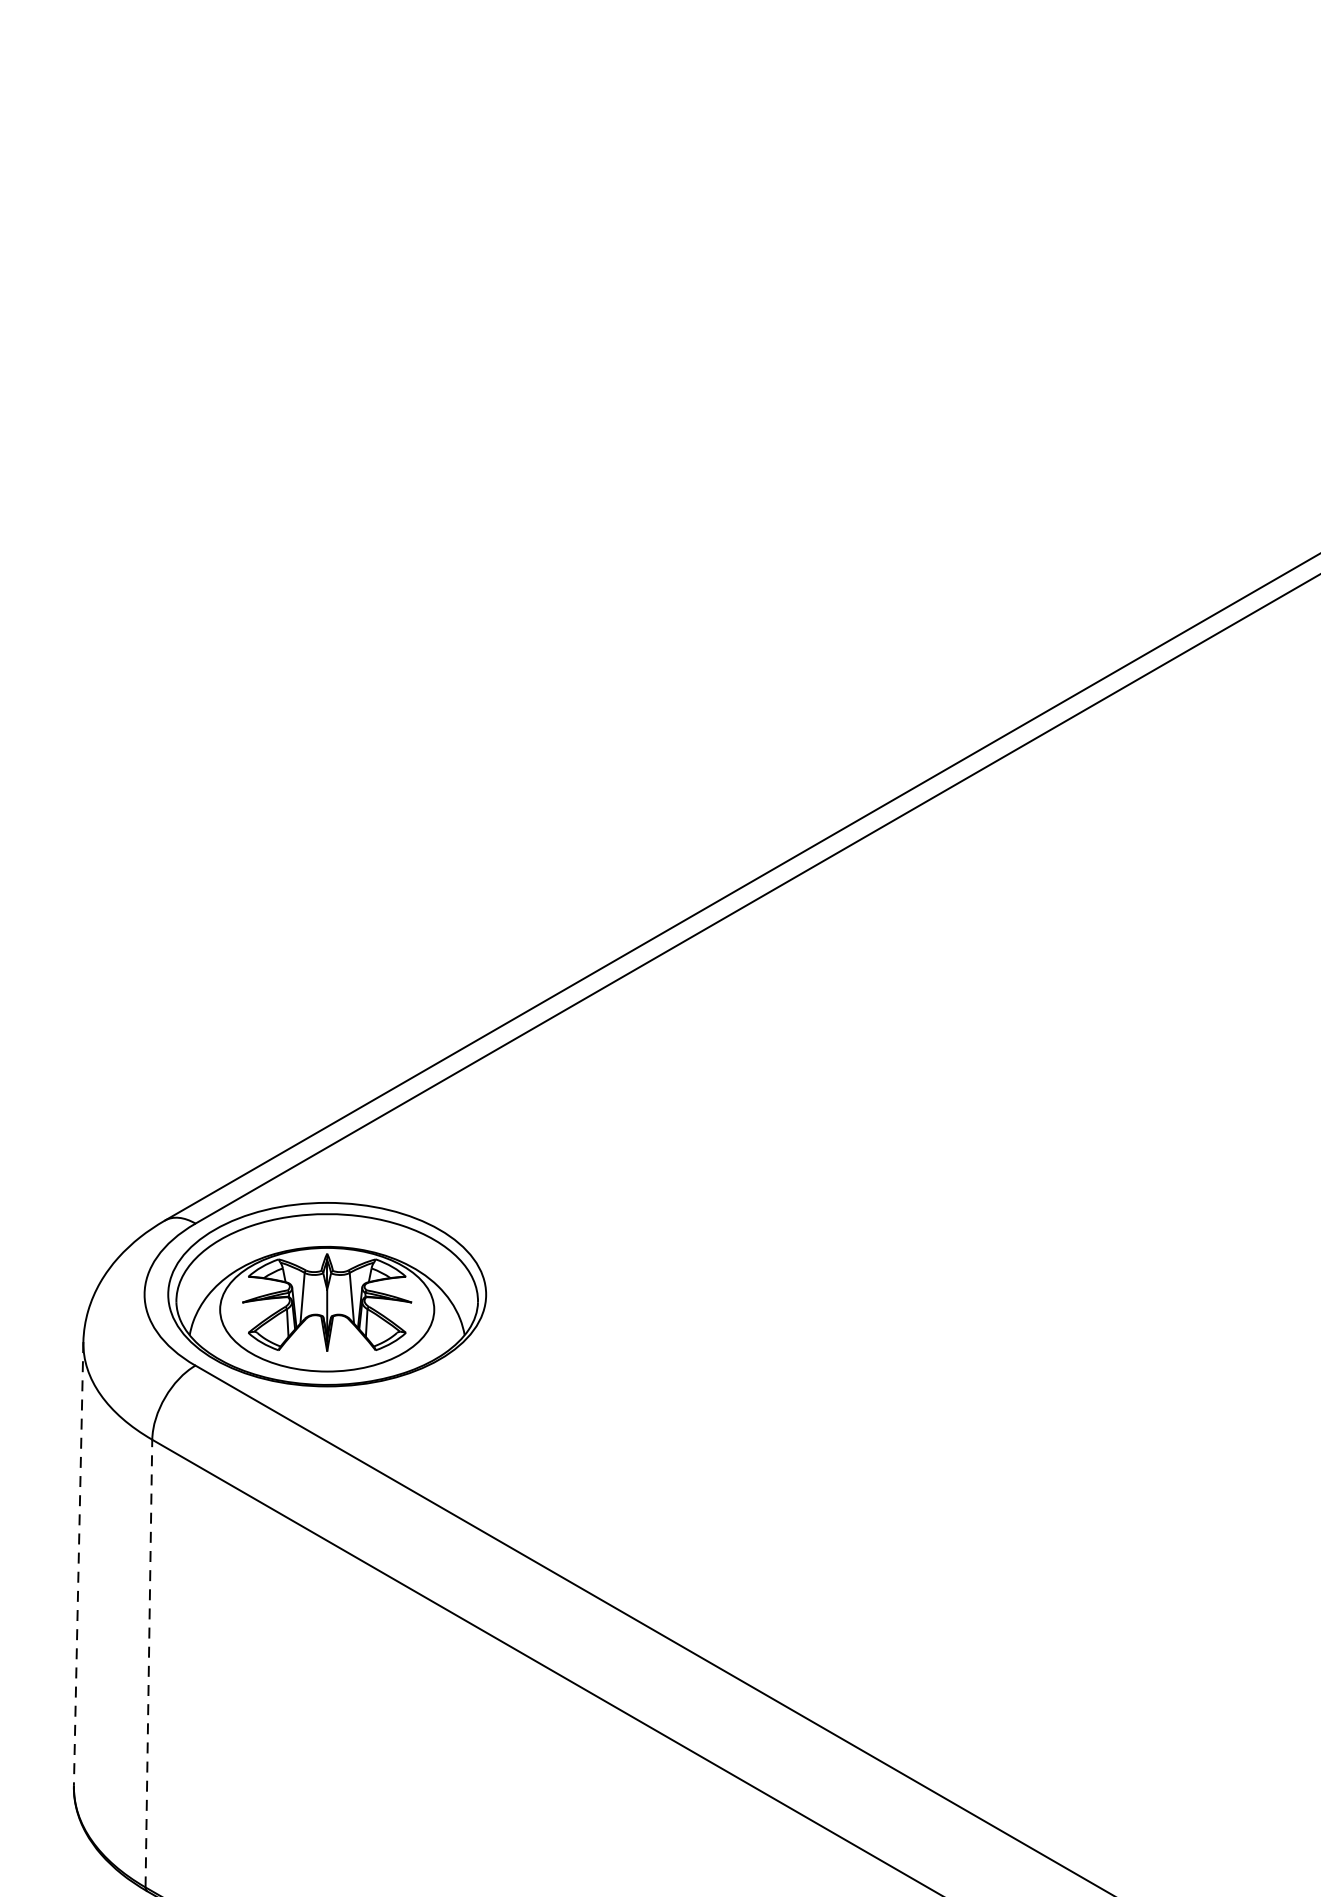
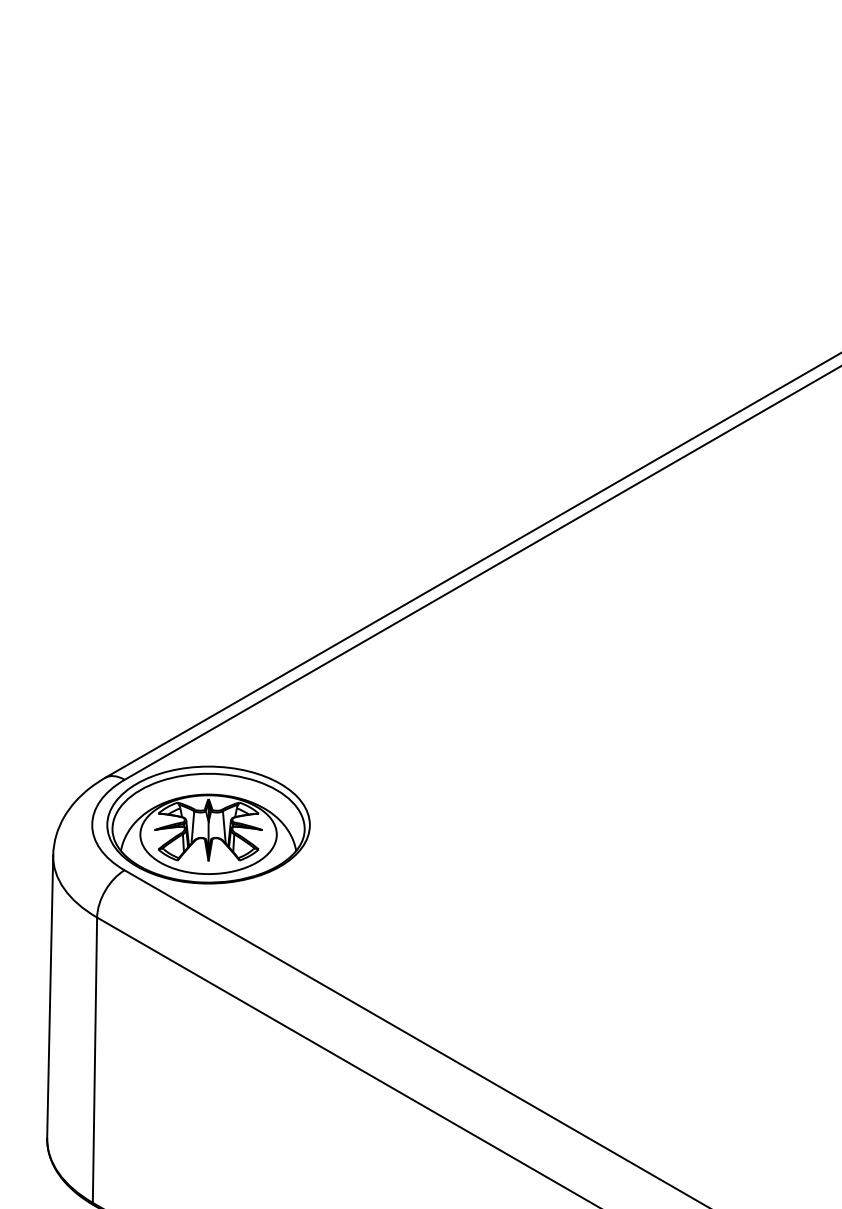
line: (79, 1565) -> (50, 997), dashed -> solid
line: (148, 1664) -> (94, 1060), dashed -> solid

